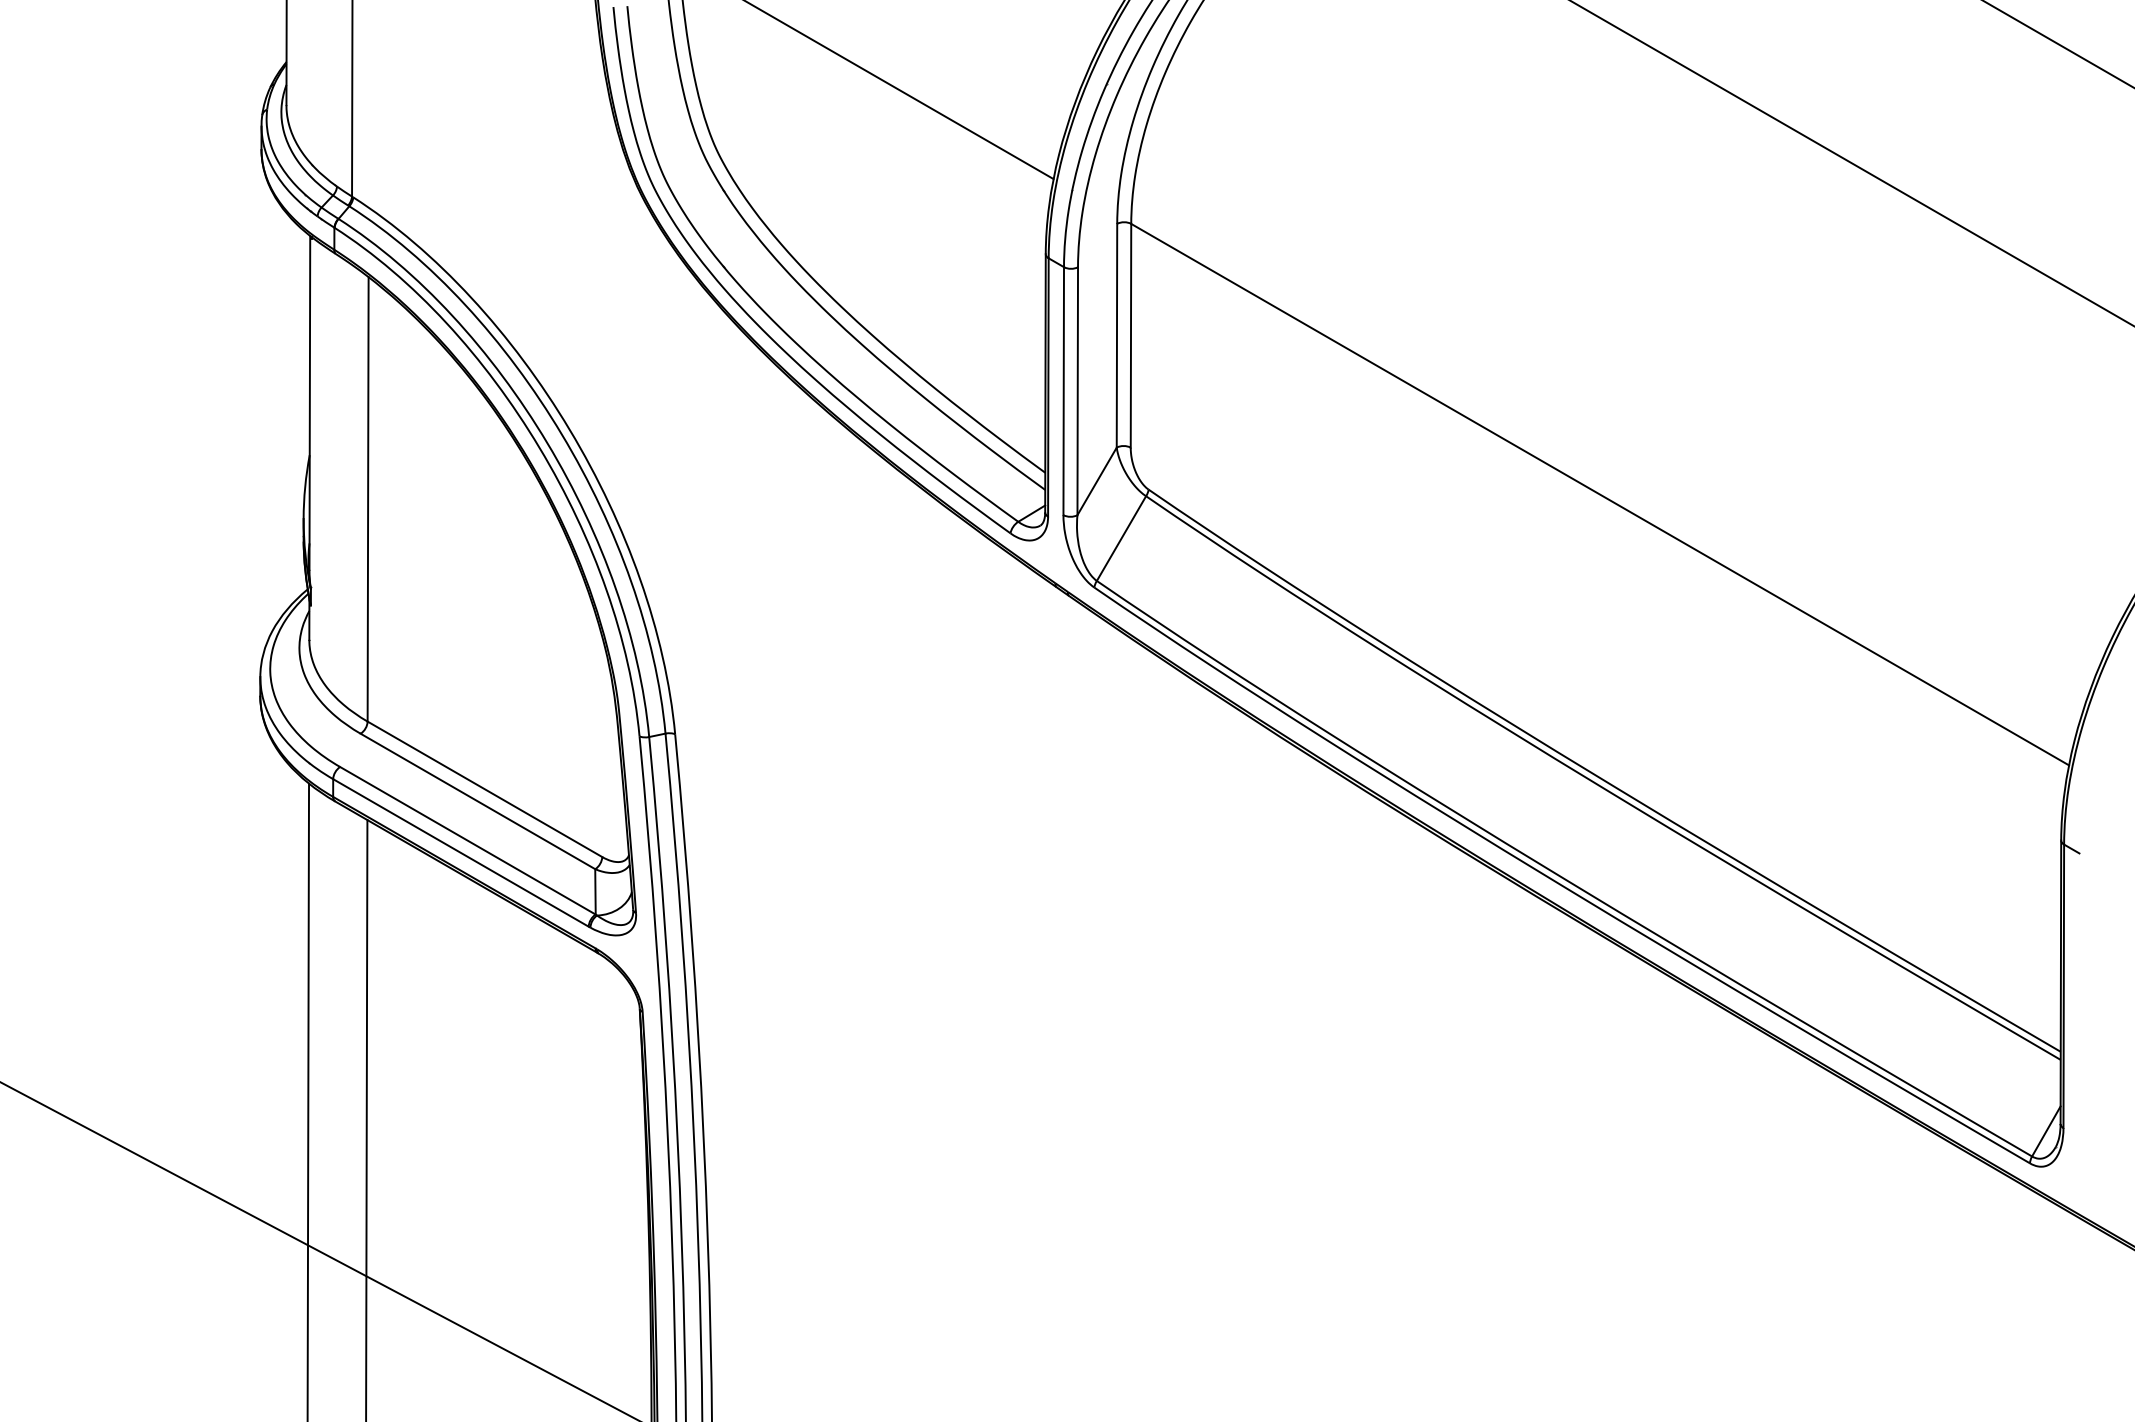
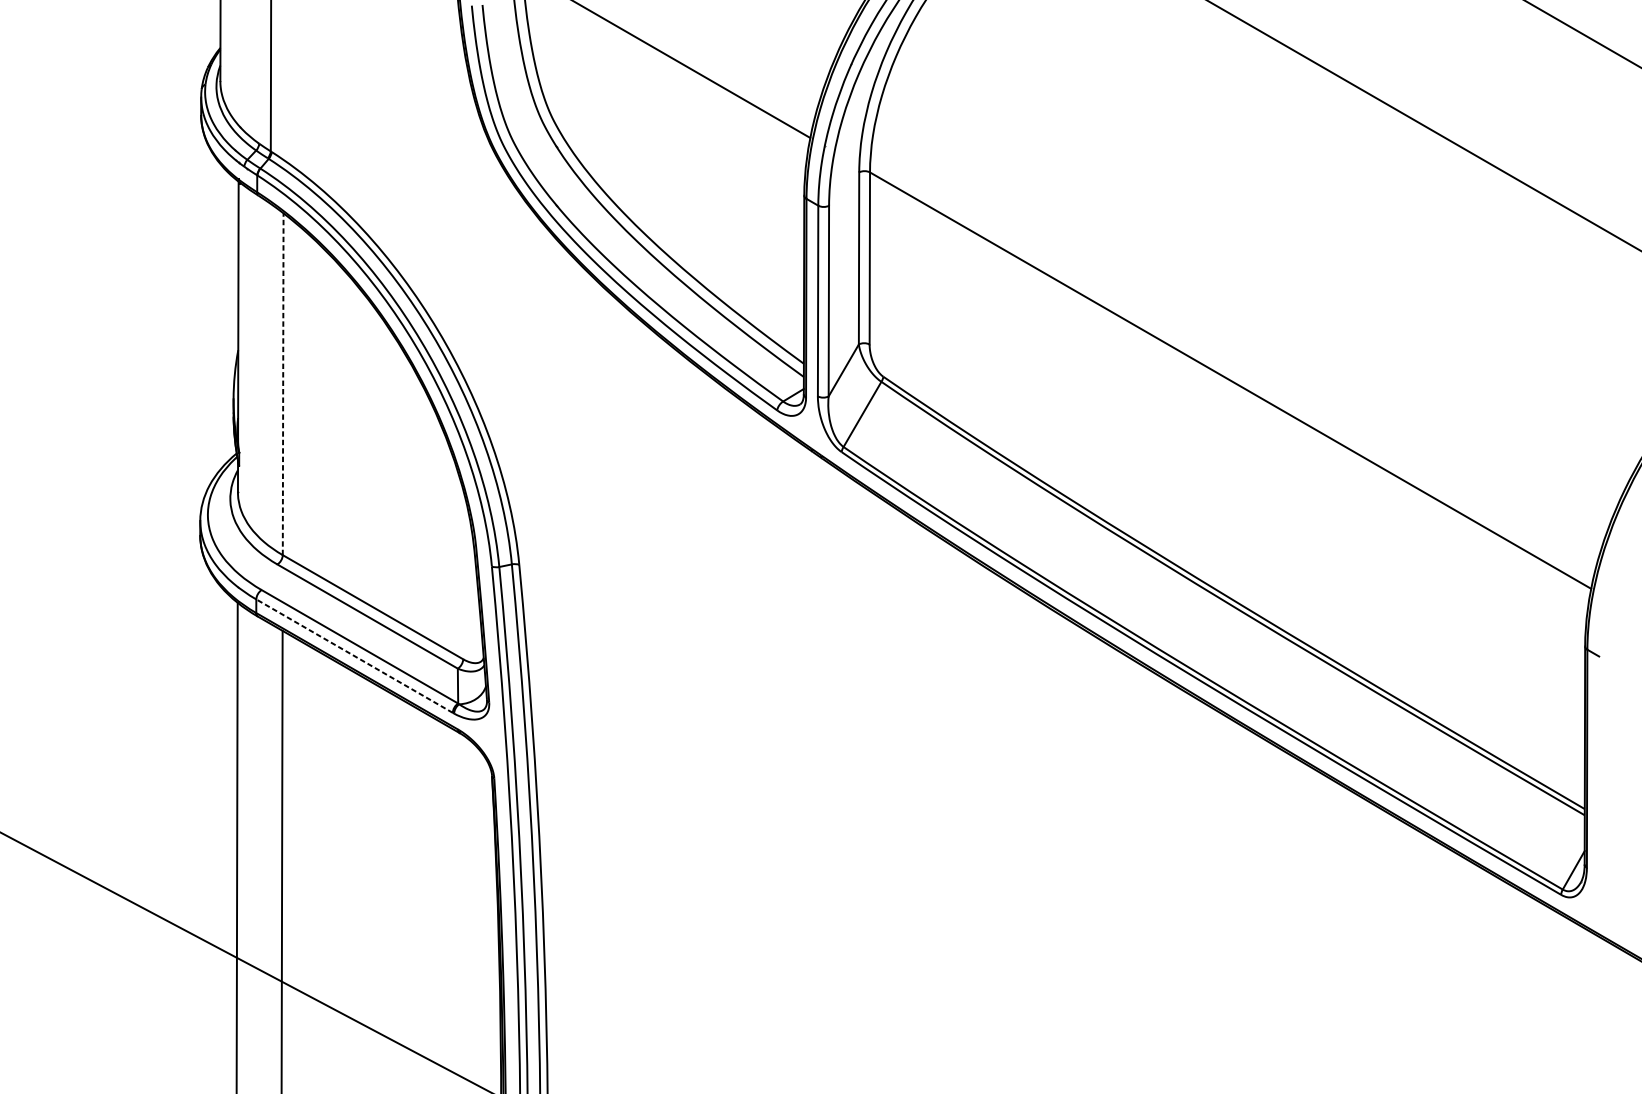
line: (368, 498) -> (283, 383), solid -> dashed
line: (460, 852) -> (354, 655), solid -> dashed

